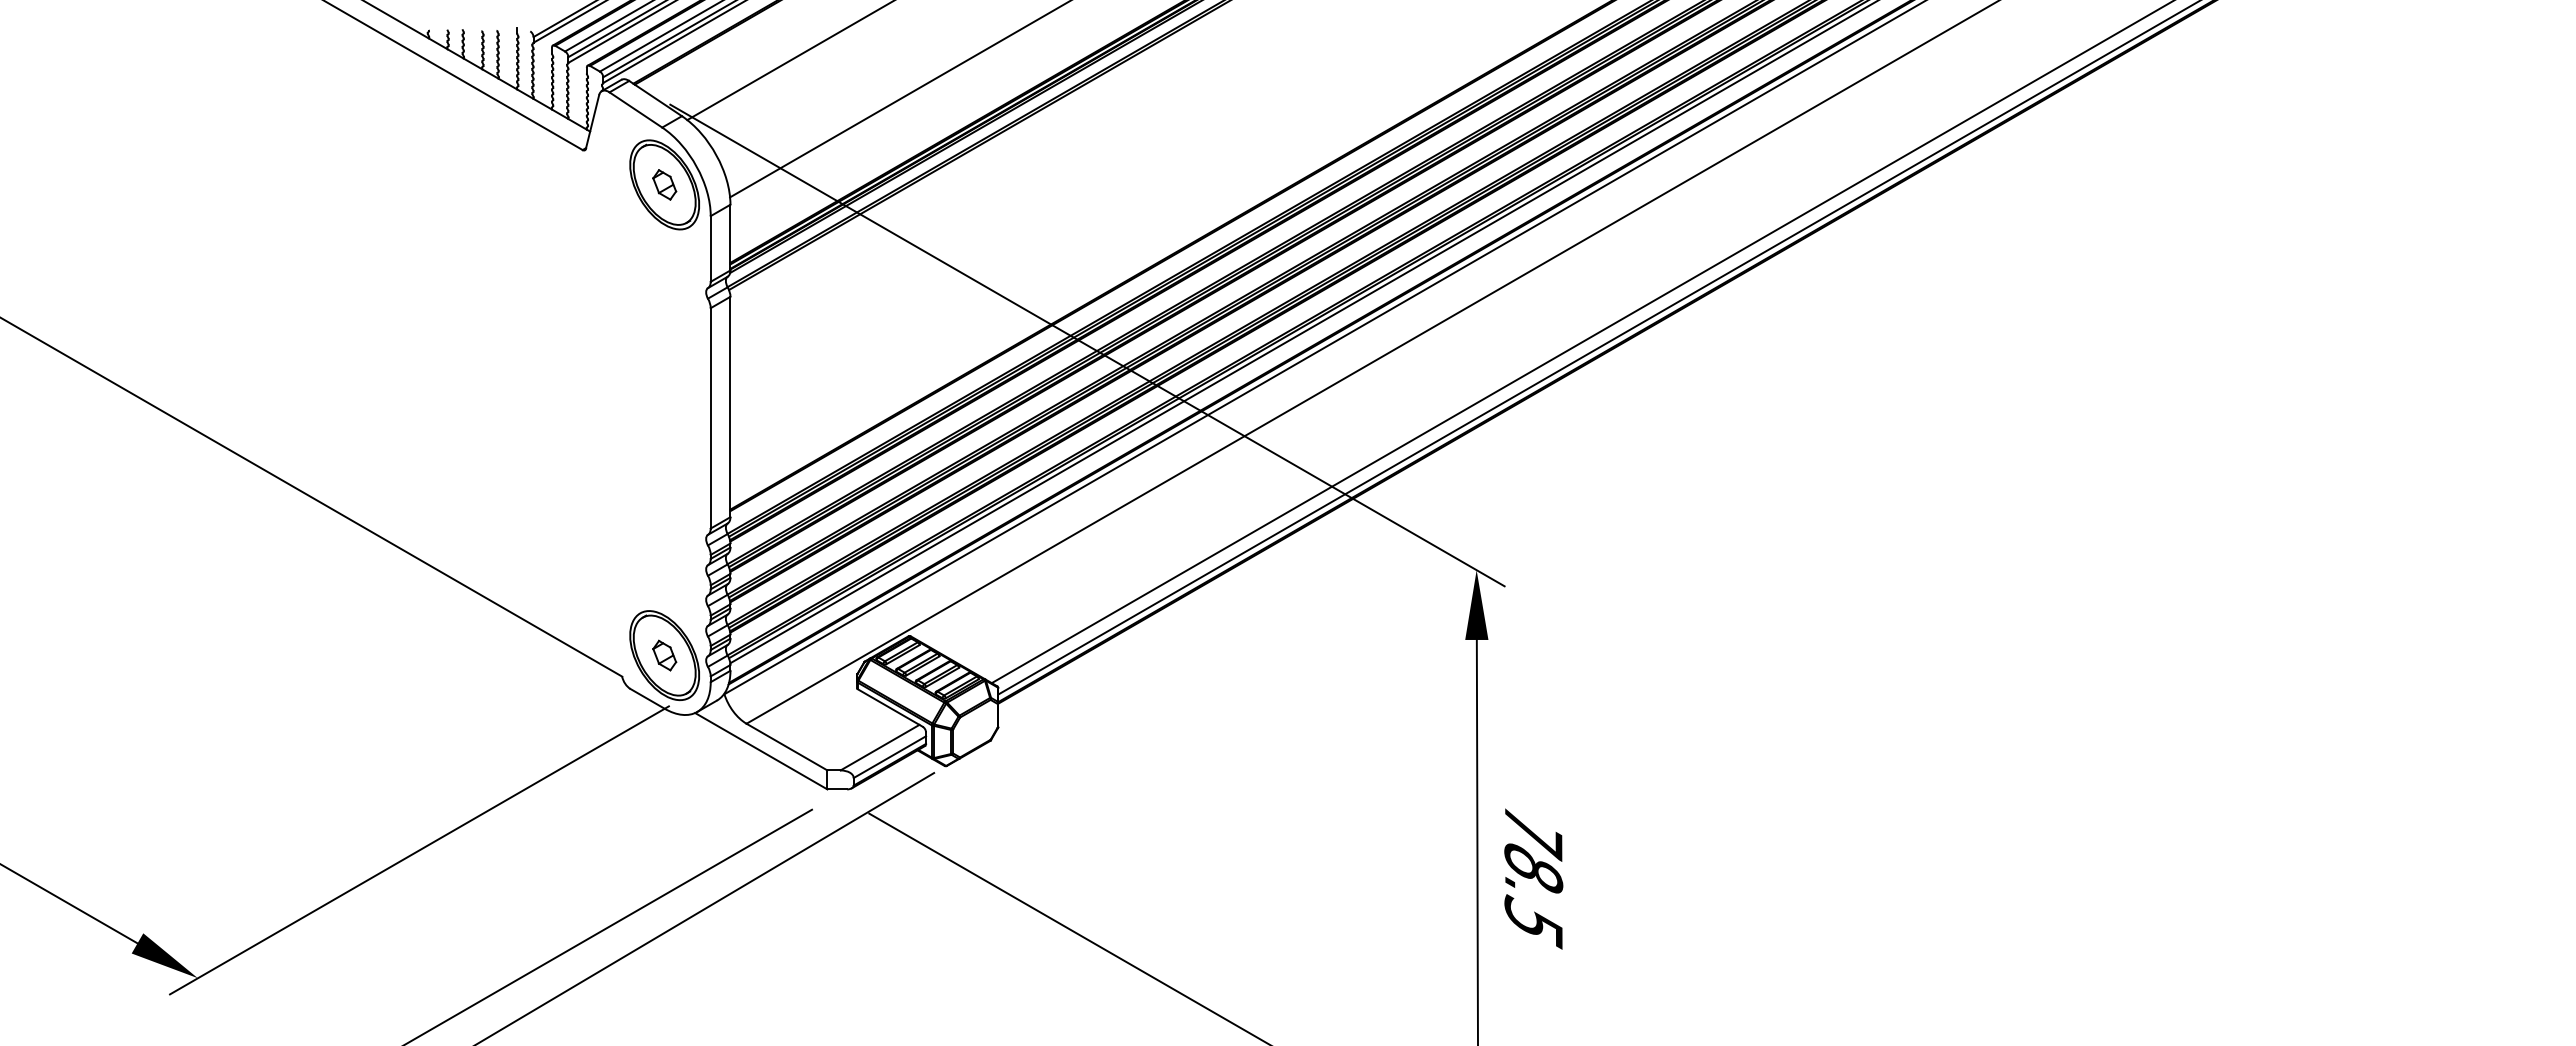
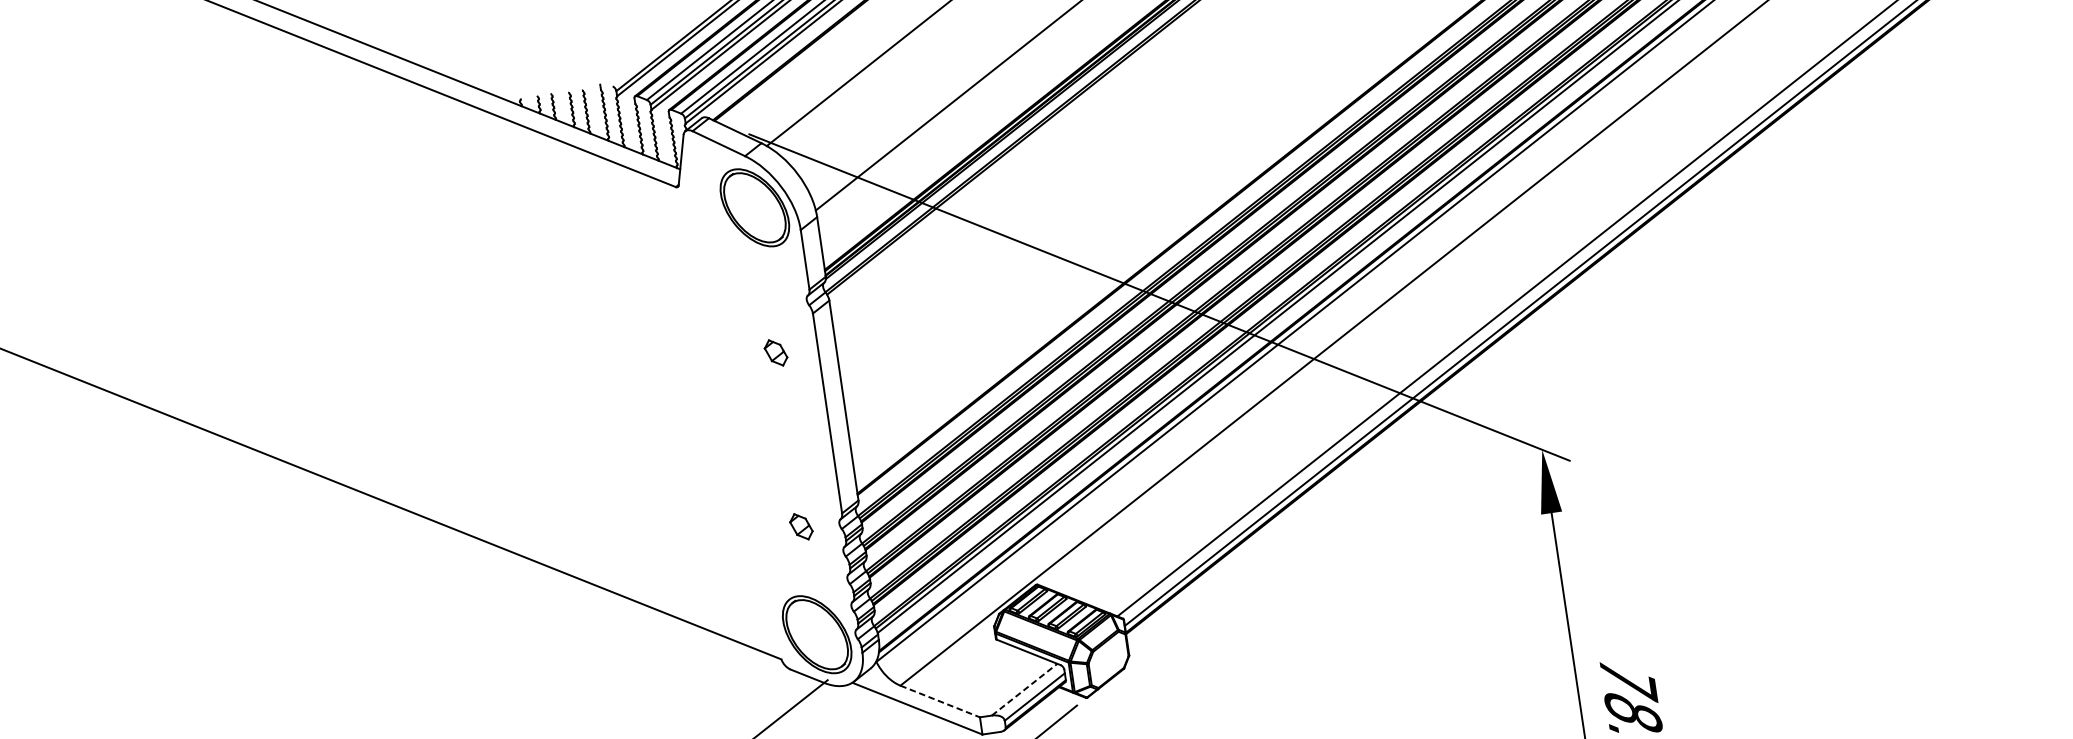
part: (664, 184) -> (775, 352), moved
part: (664, 655) -> (801, 526), moved
line: (787, 747) -> (940, 701), solid -> dashed
line: (880, 747) -> (1025, 689), solid -> dashed

